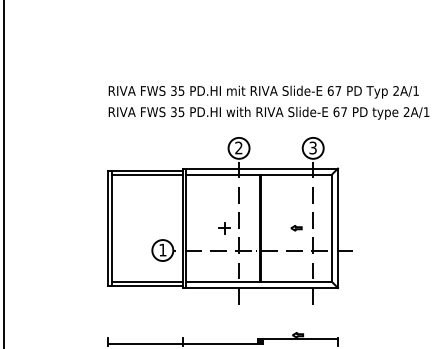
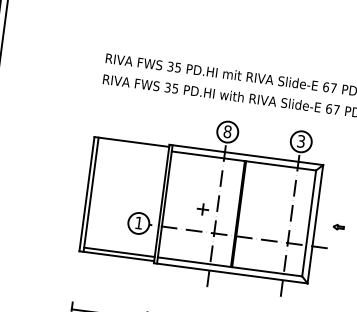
text: (238, 147) -> (227, 131), 2 -> 8
line: (146, 174) -> (132, 145), removed
part: (296, 228) -> (338, 227), moved

